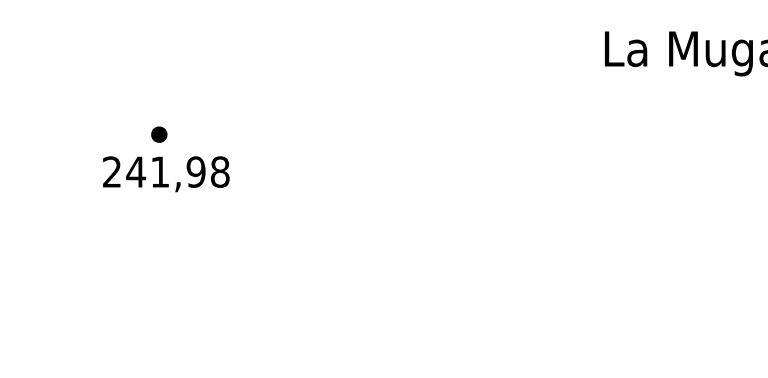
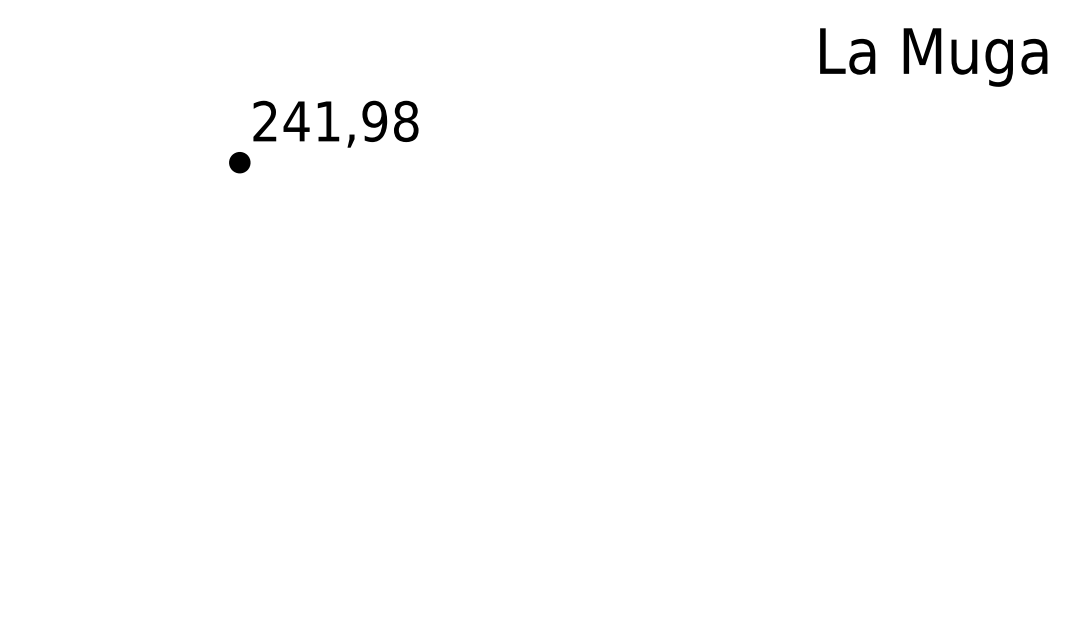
text: (165, 173) -> (335, 123), moved

